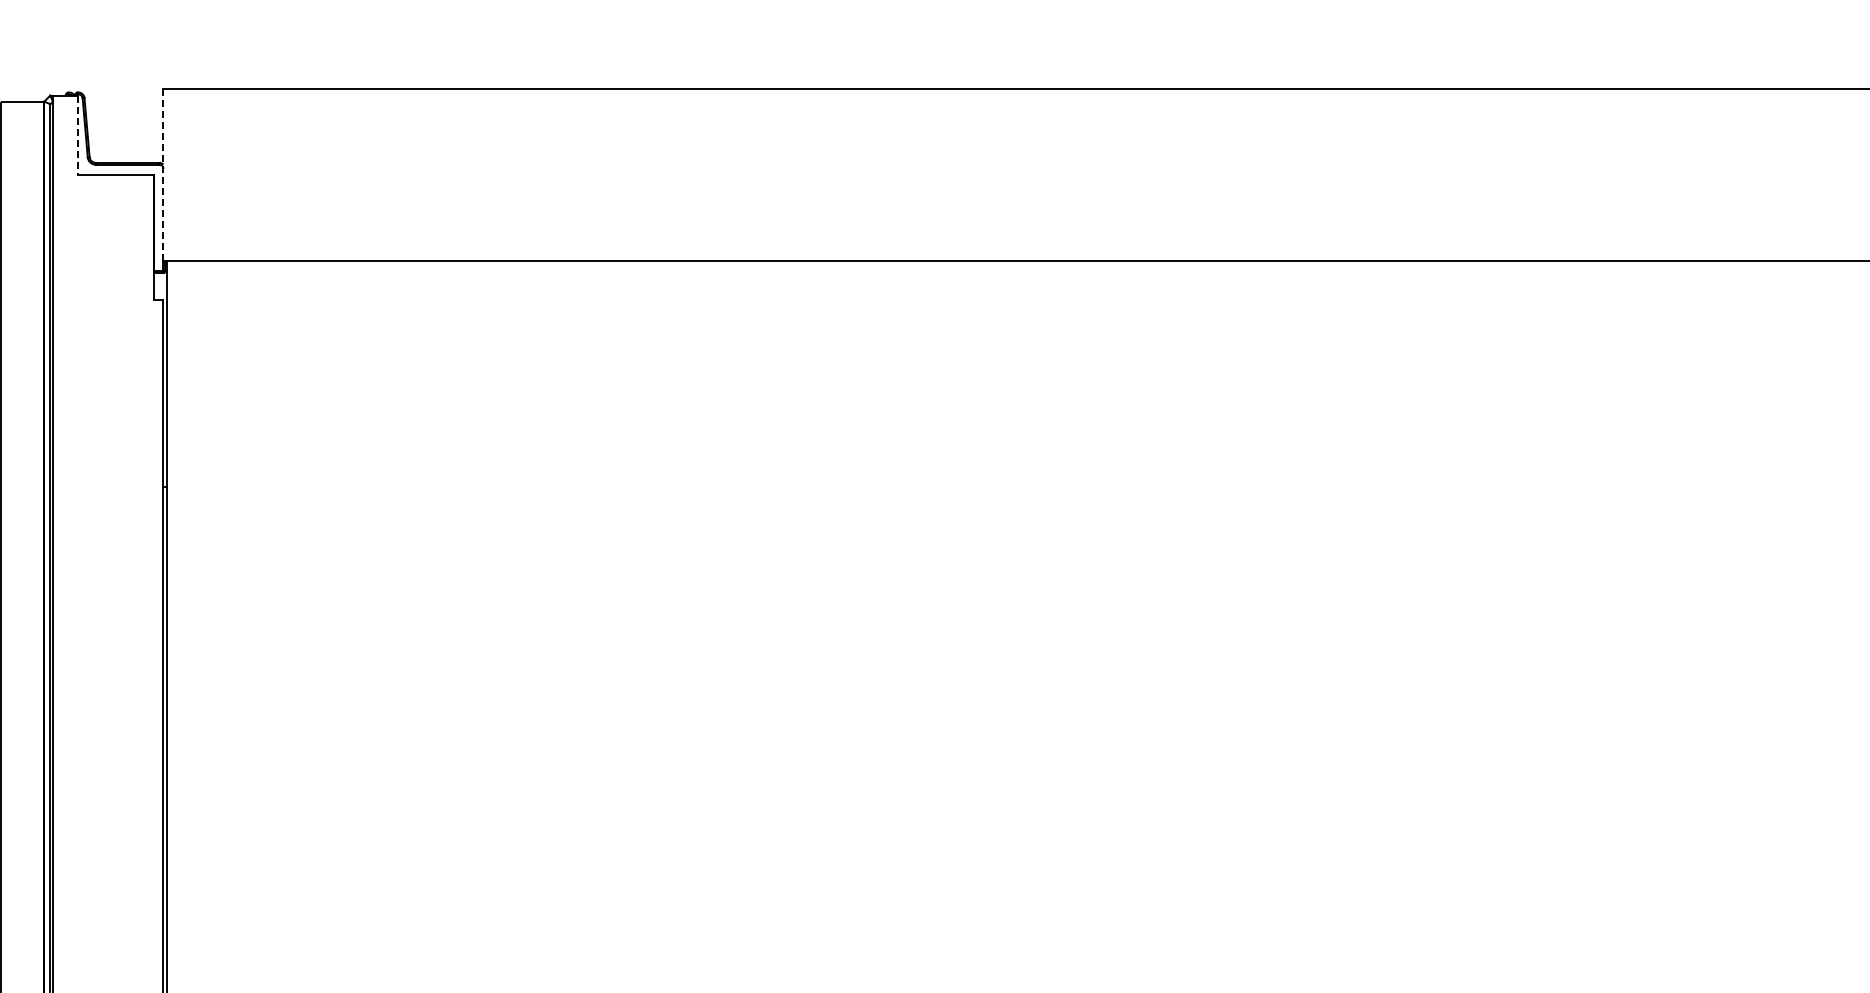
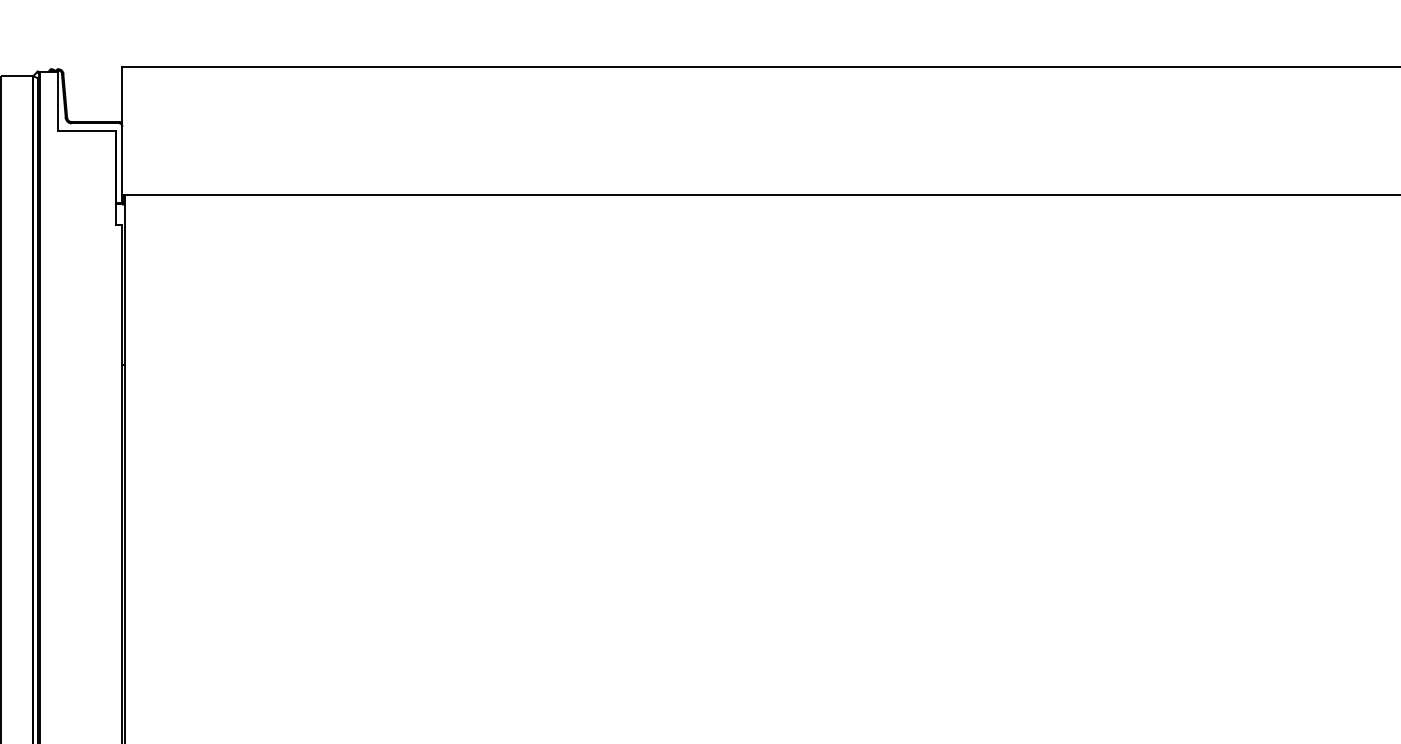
line: (77, 135) -> (58, 101), dashed -> solid
line: (163, 175) -> (122, 131), dashed -> solid

